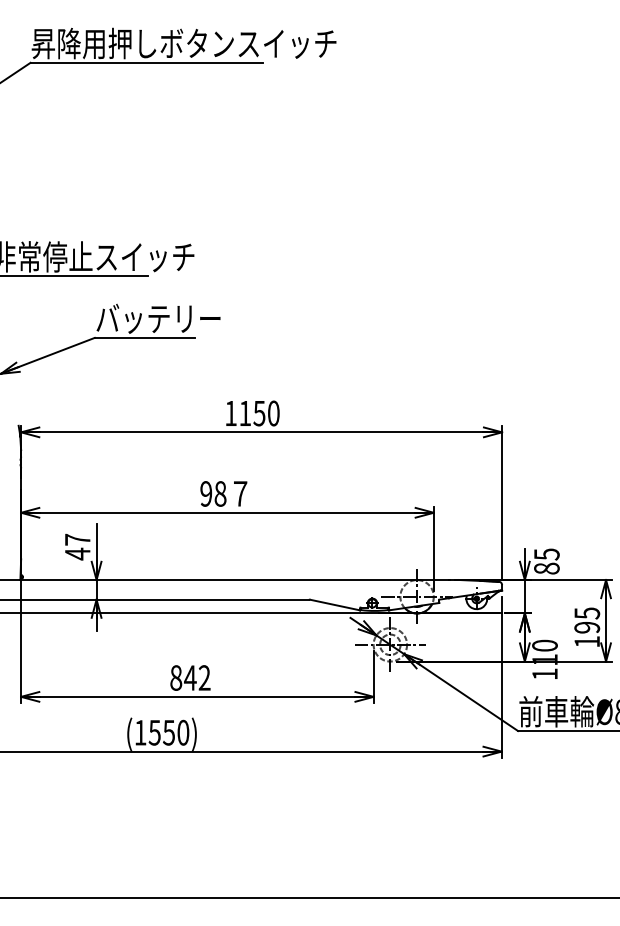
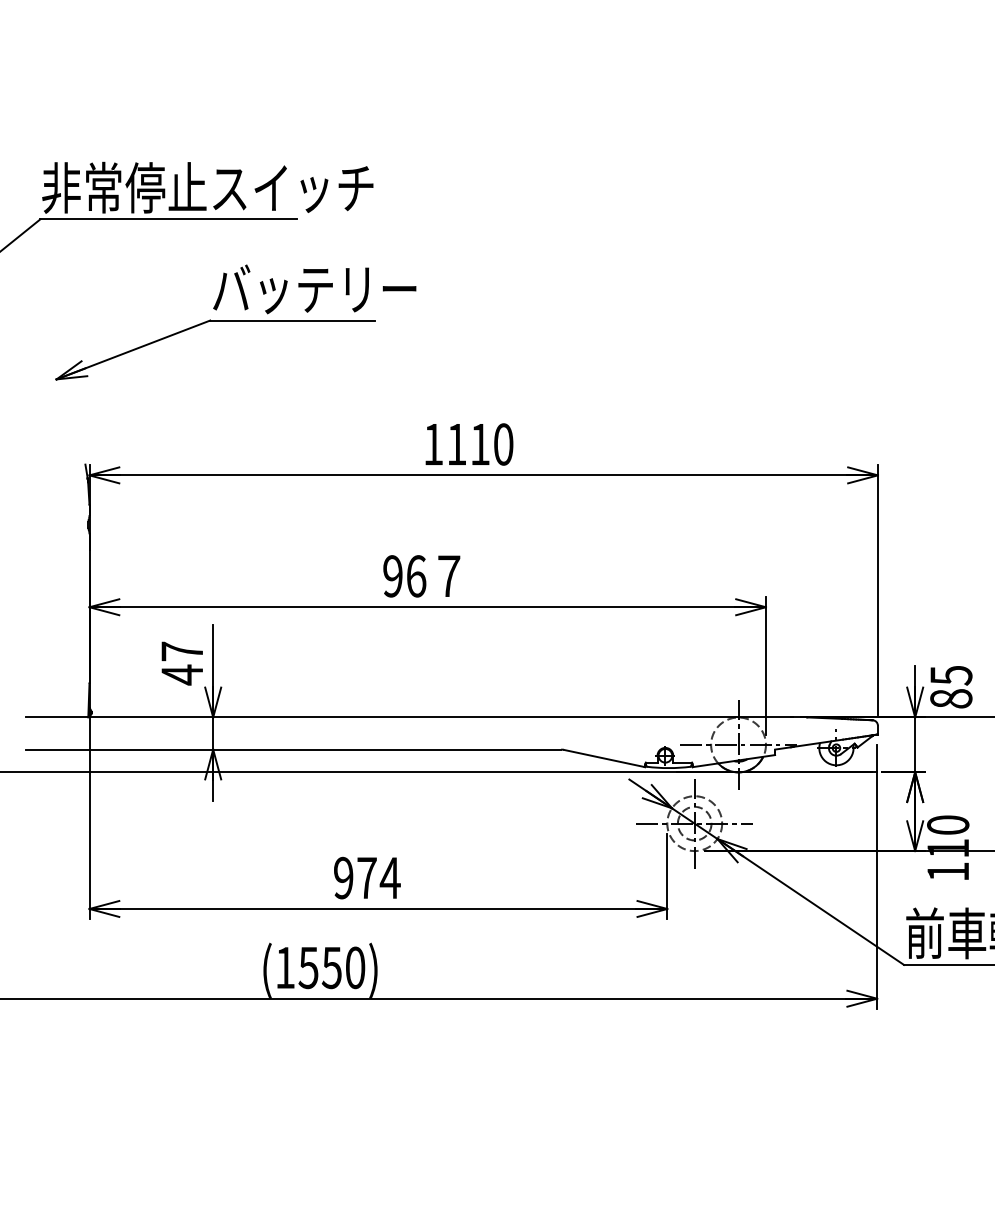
text: (259, 413) -> (480, 444), 1150 -> 1110
text: (220, 493) -> (416, 575), 98 -> 96
text: (190, 677) -> (367, 877), 842 -> 974

